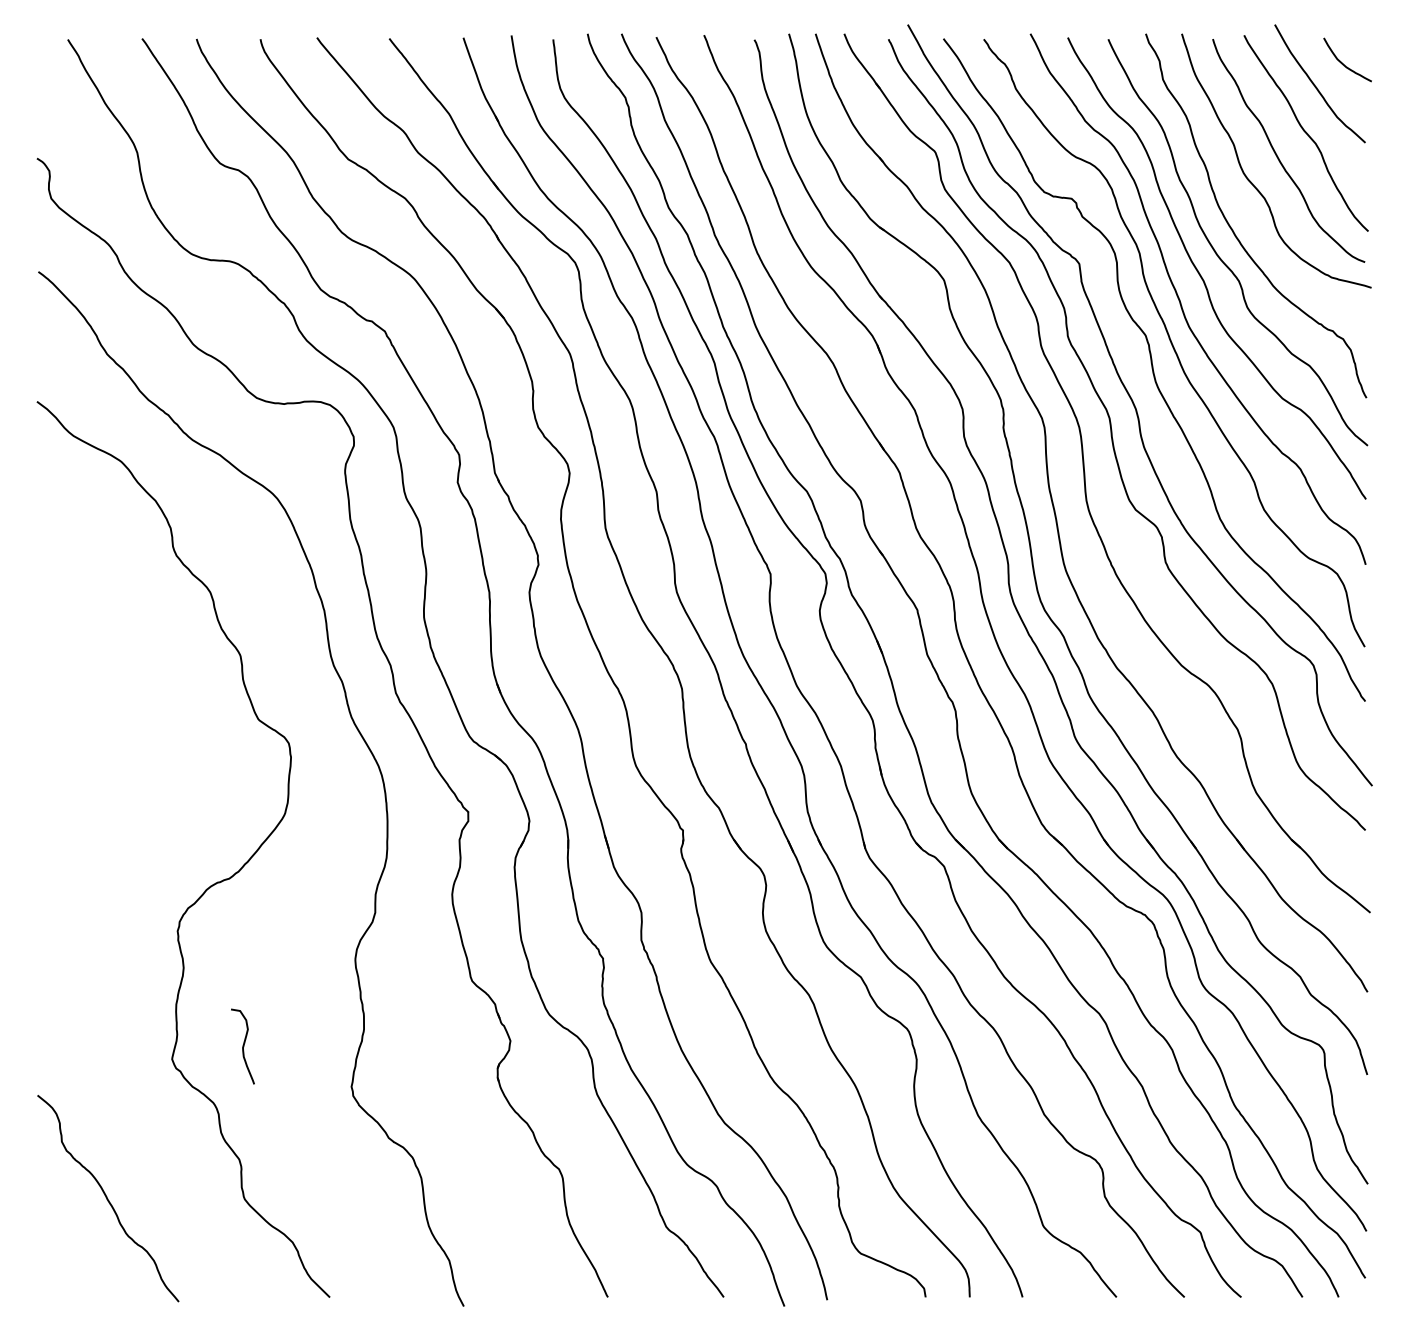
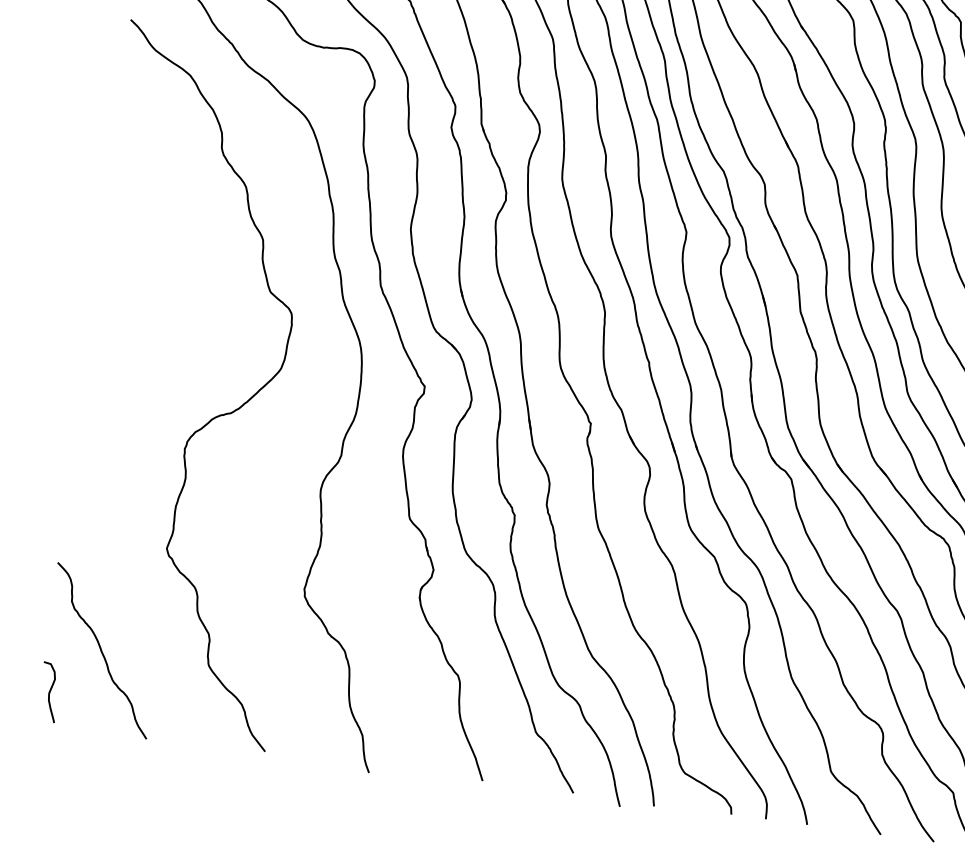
curve: (242, 1046) -> (48, 692), moved

